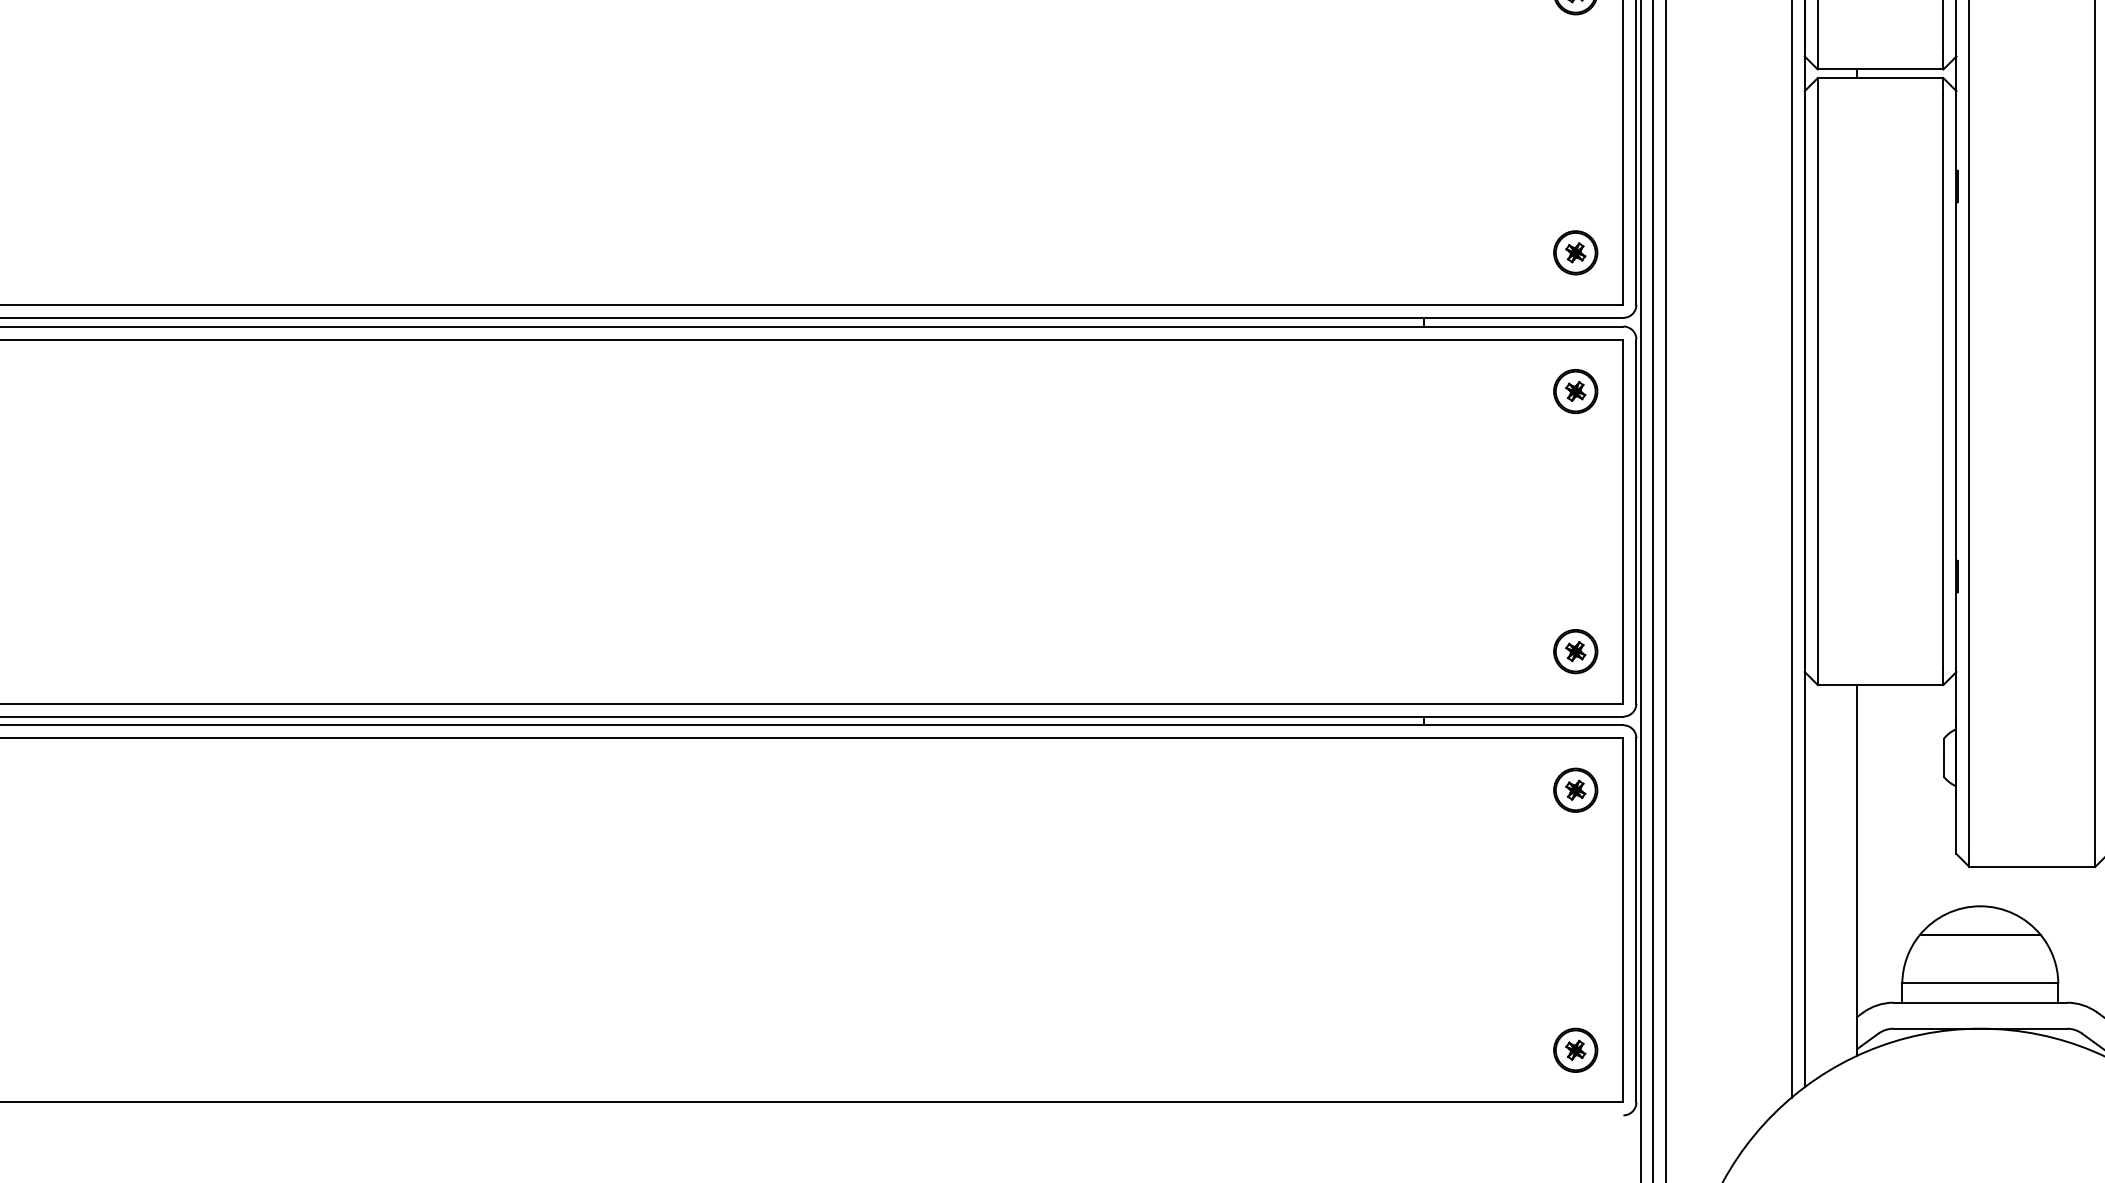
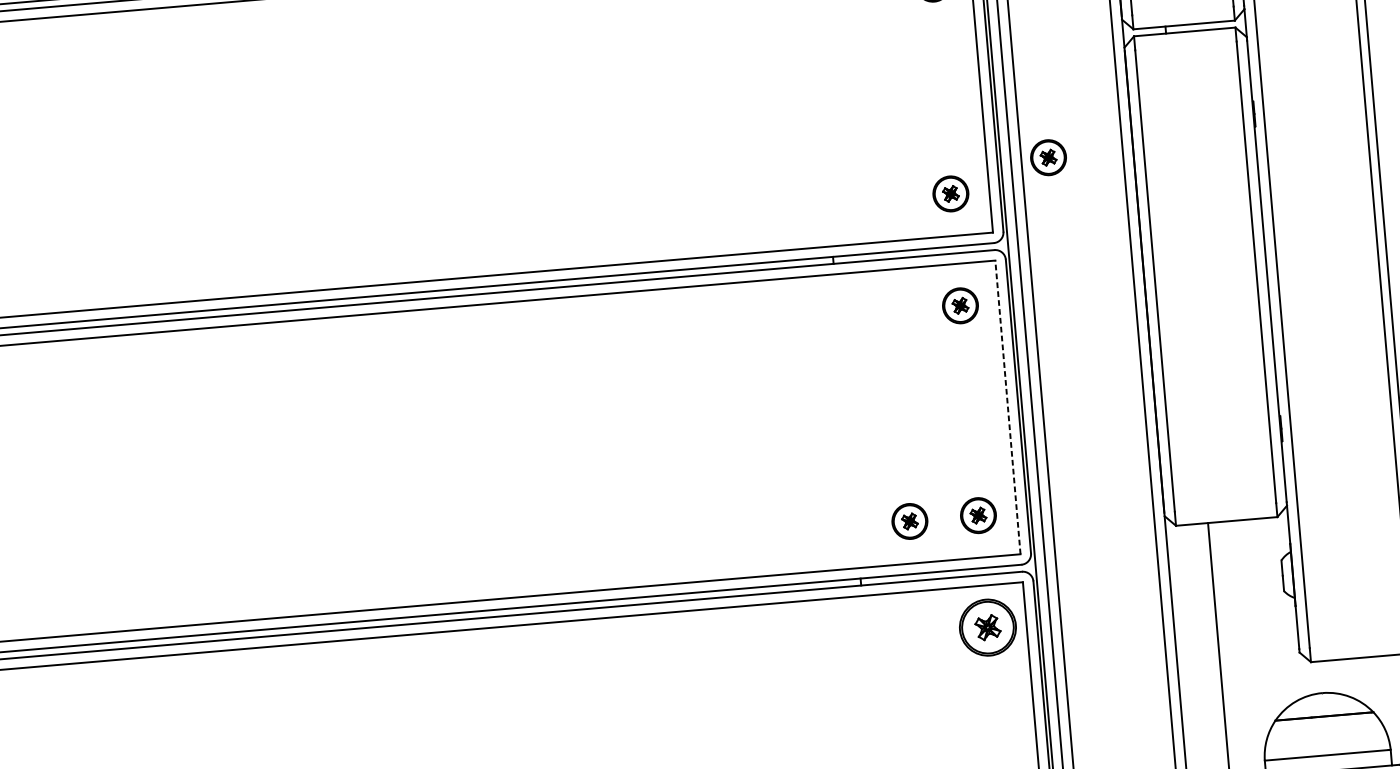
part: (1699, 218) -> (1048, 157), added
line: (1623, 521) -> (1008, 407), solid -> dashed
part: (1490, 651) -> (909, 521), added
part: (1575, 789) -> (987, 626), size x1.6

